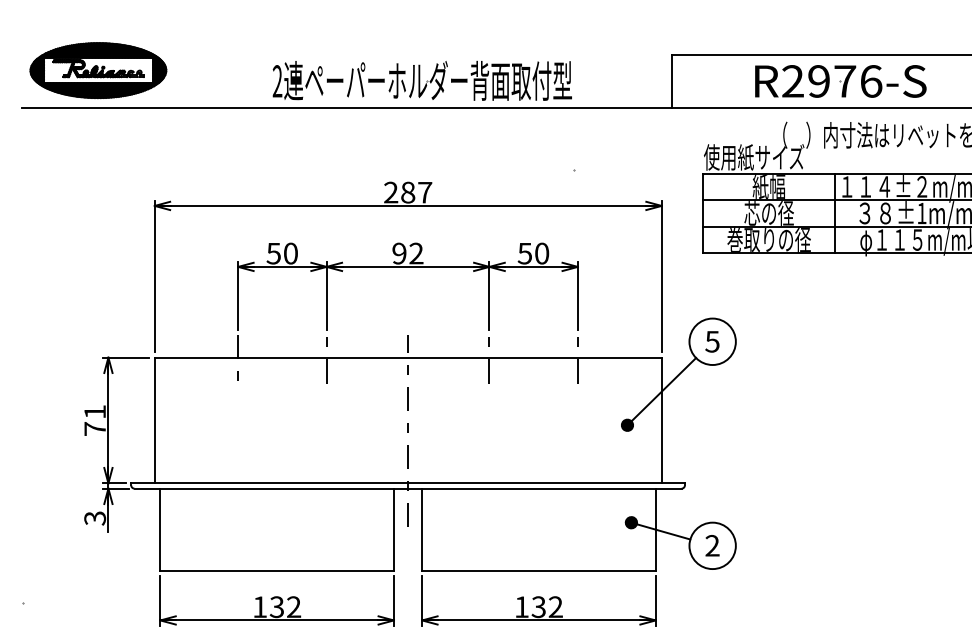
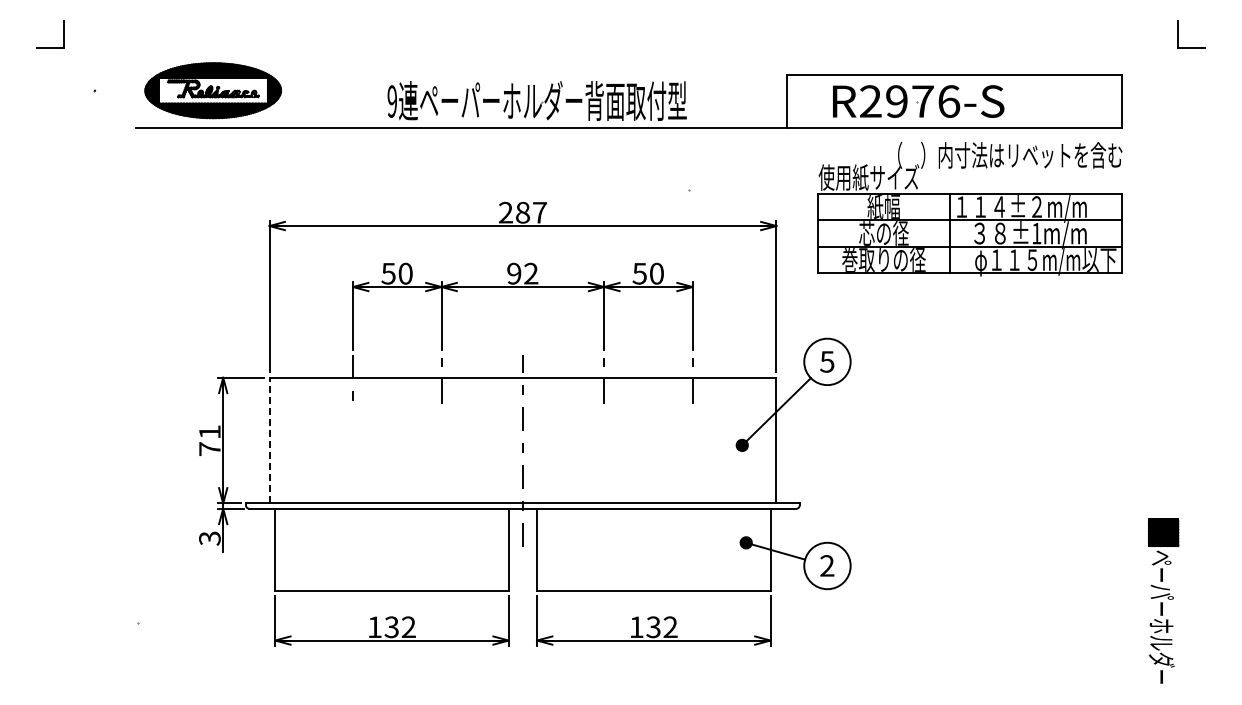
text: (277, 81) -> (392, 101), 2 -> 9
part: (840, 81) -> (918, 101), moved
line: (154, 420) -> (269, 440), solid -> dashed

